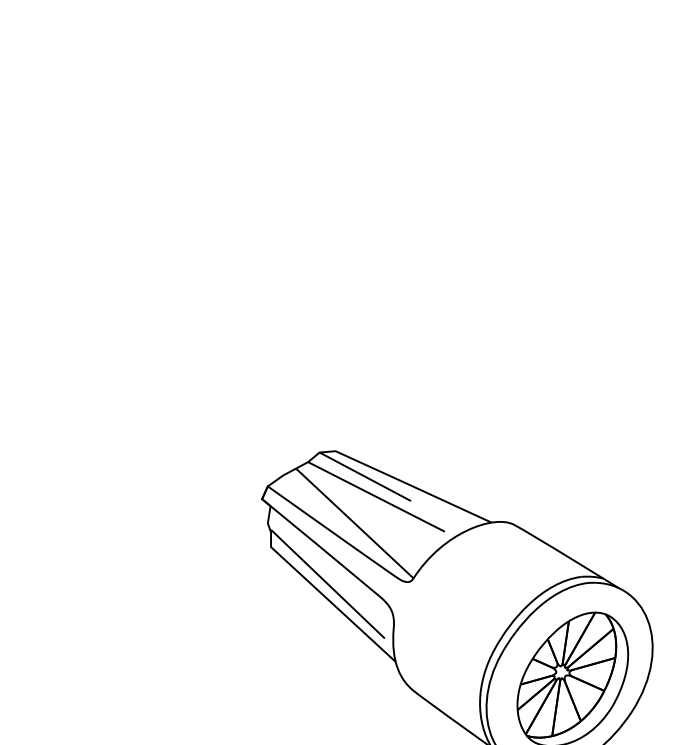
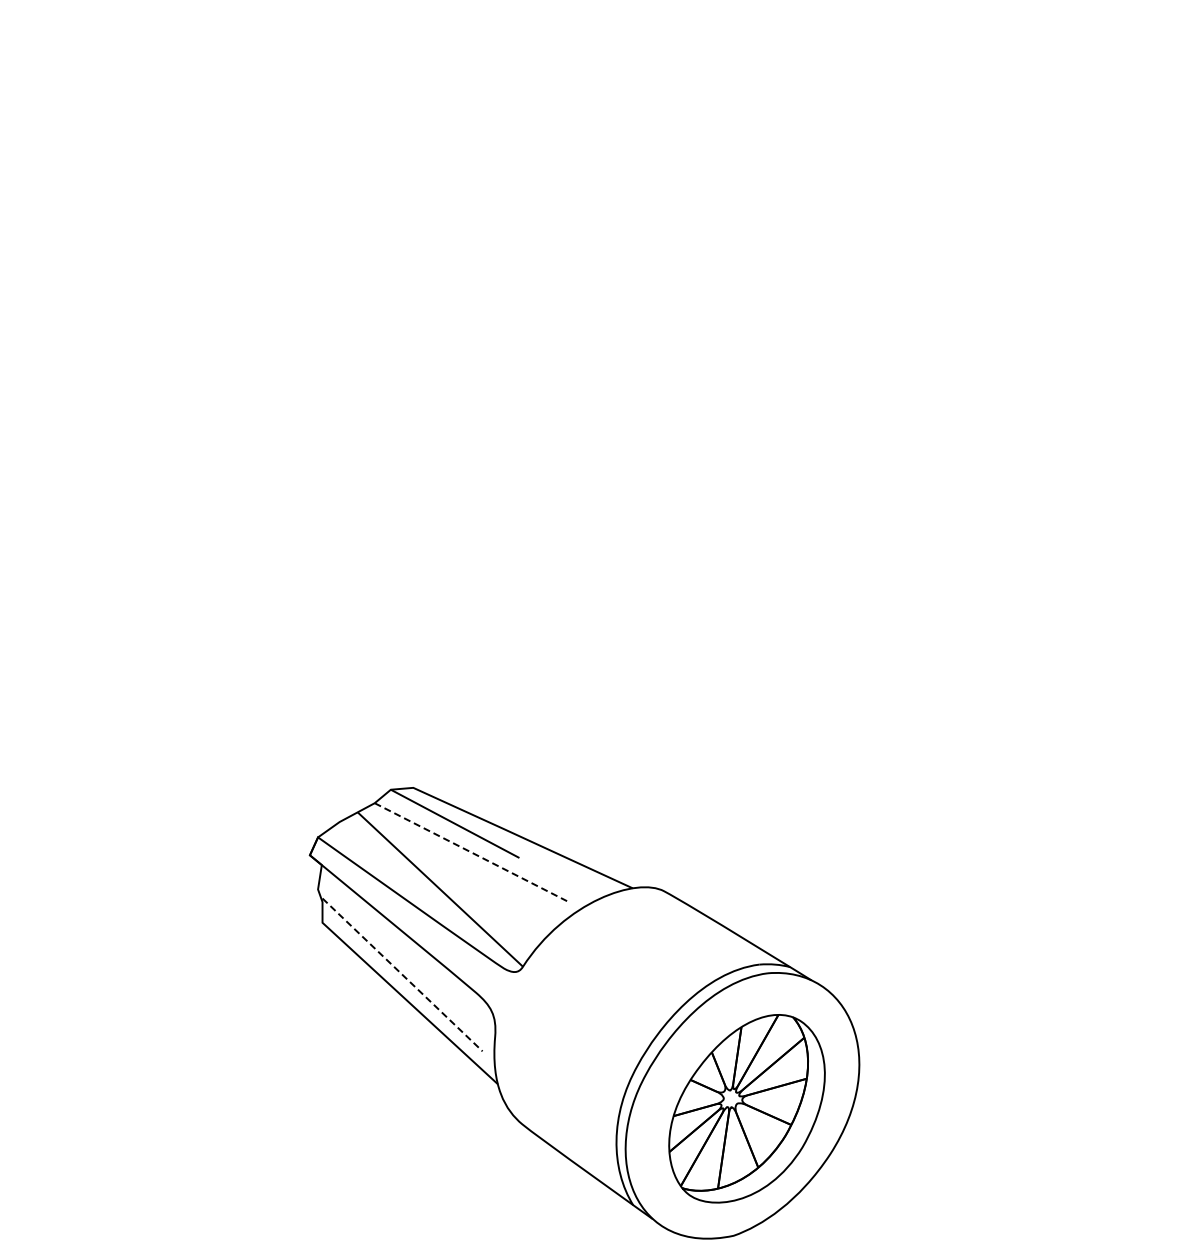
line: (376, 497) -> (470, 852), solid -> dashed
line: (327, 583) -> (402, 974), solid -> dashed

